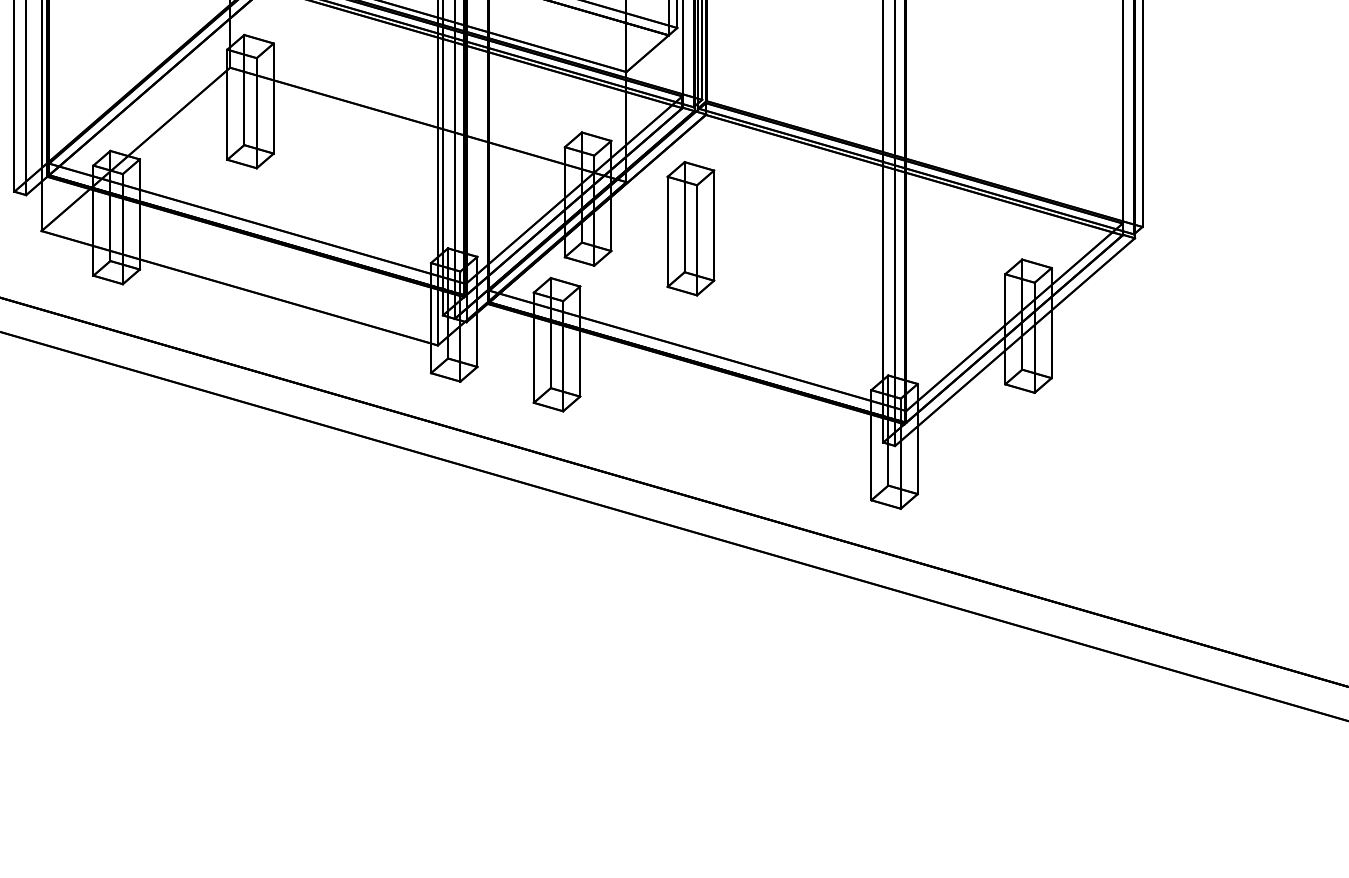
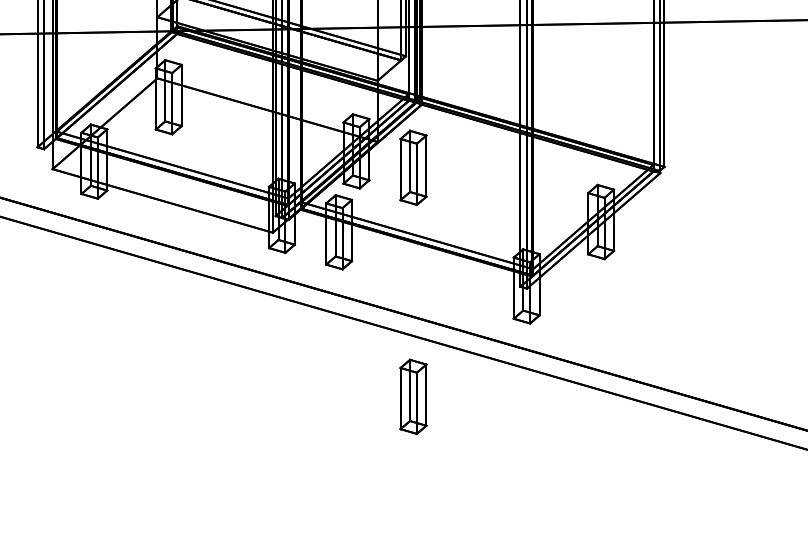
part: (690, 640) -> (413, 396), added

